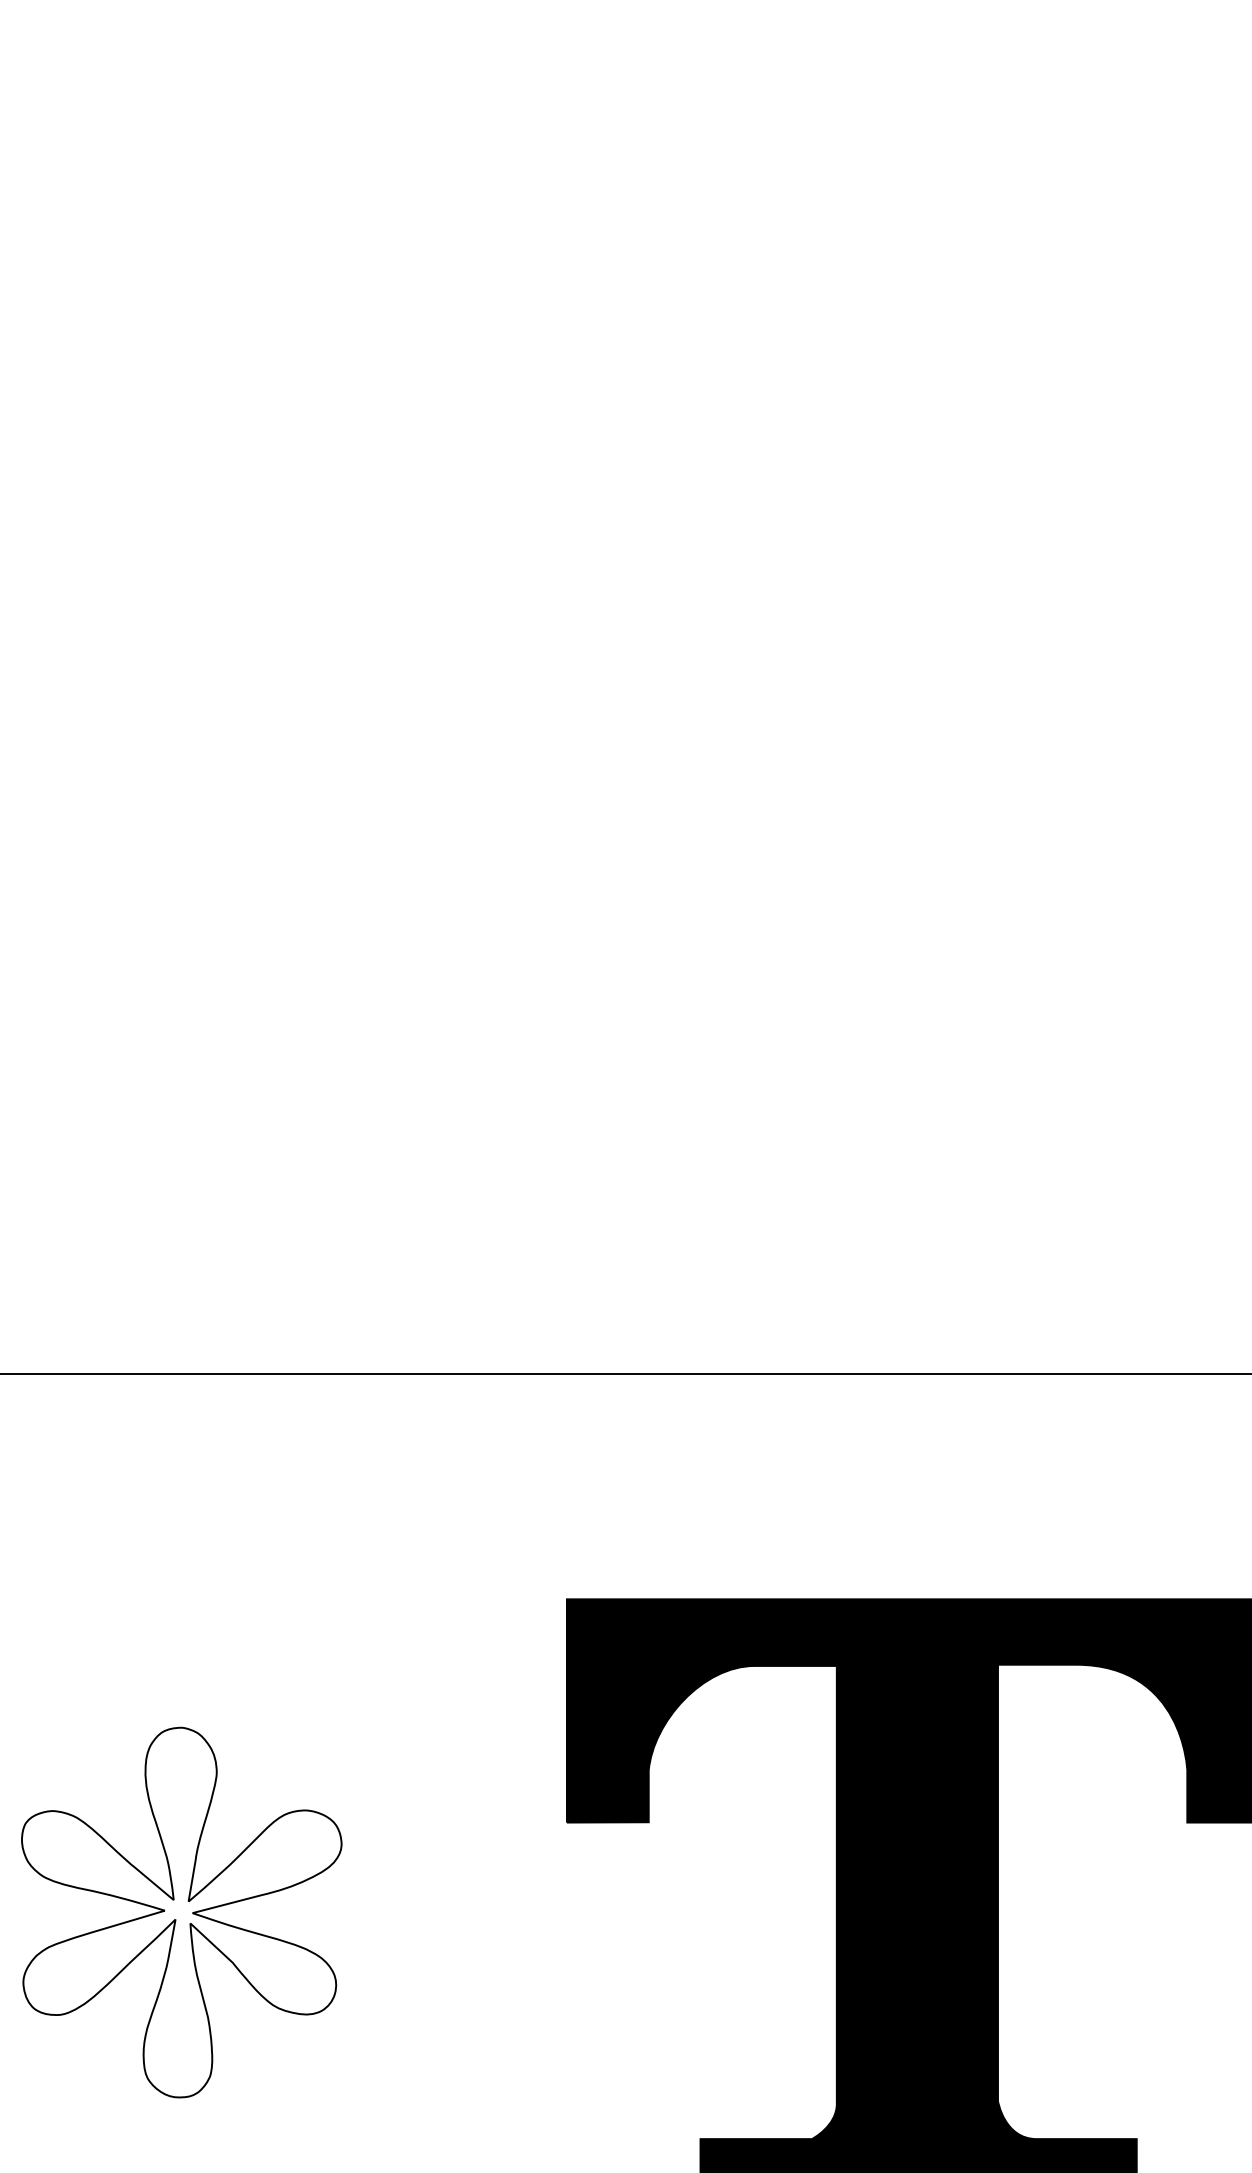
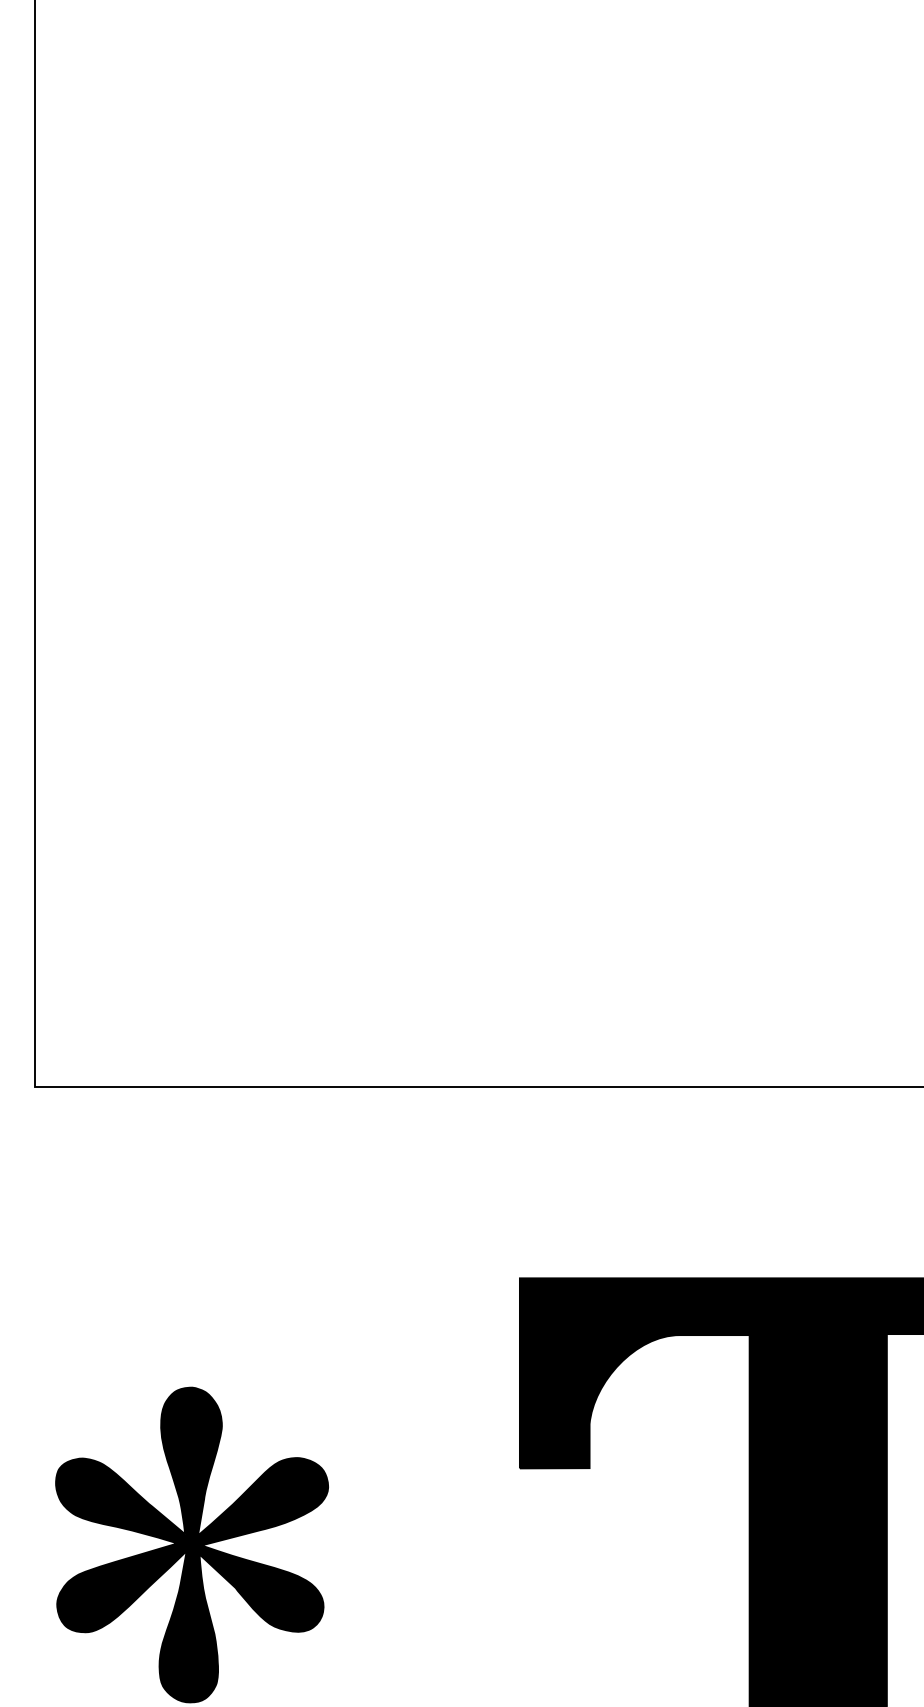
fill: (181, 1912) -> (191, 1544), added

